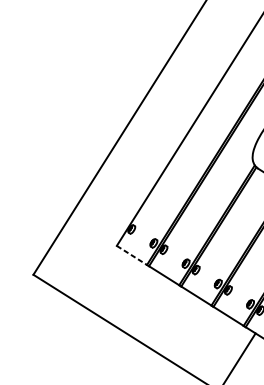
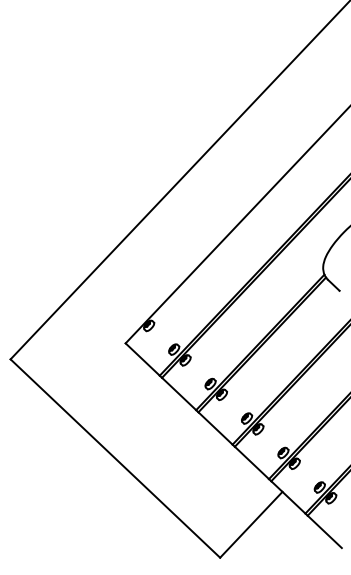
line: (131, 255) -> (142, 359), dashed -> solid

